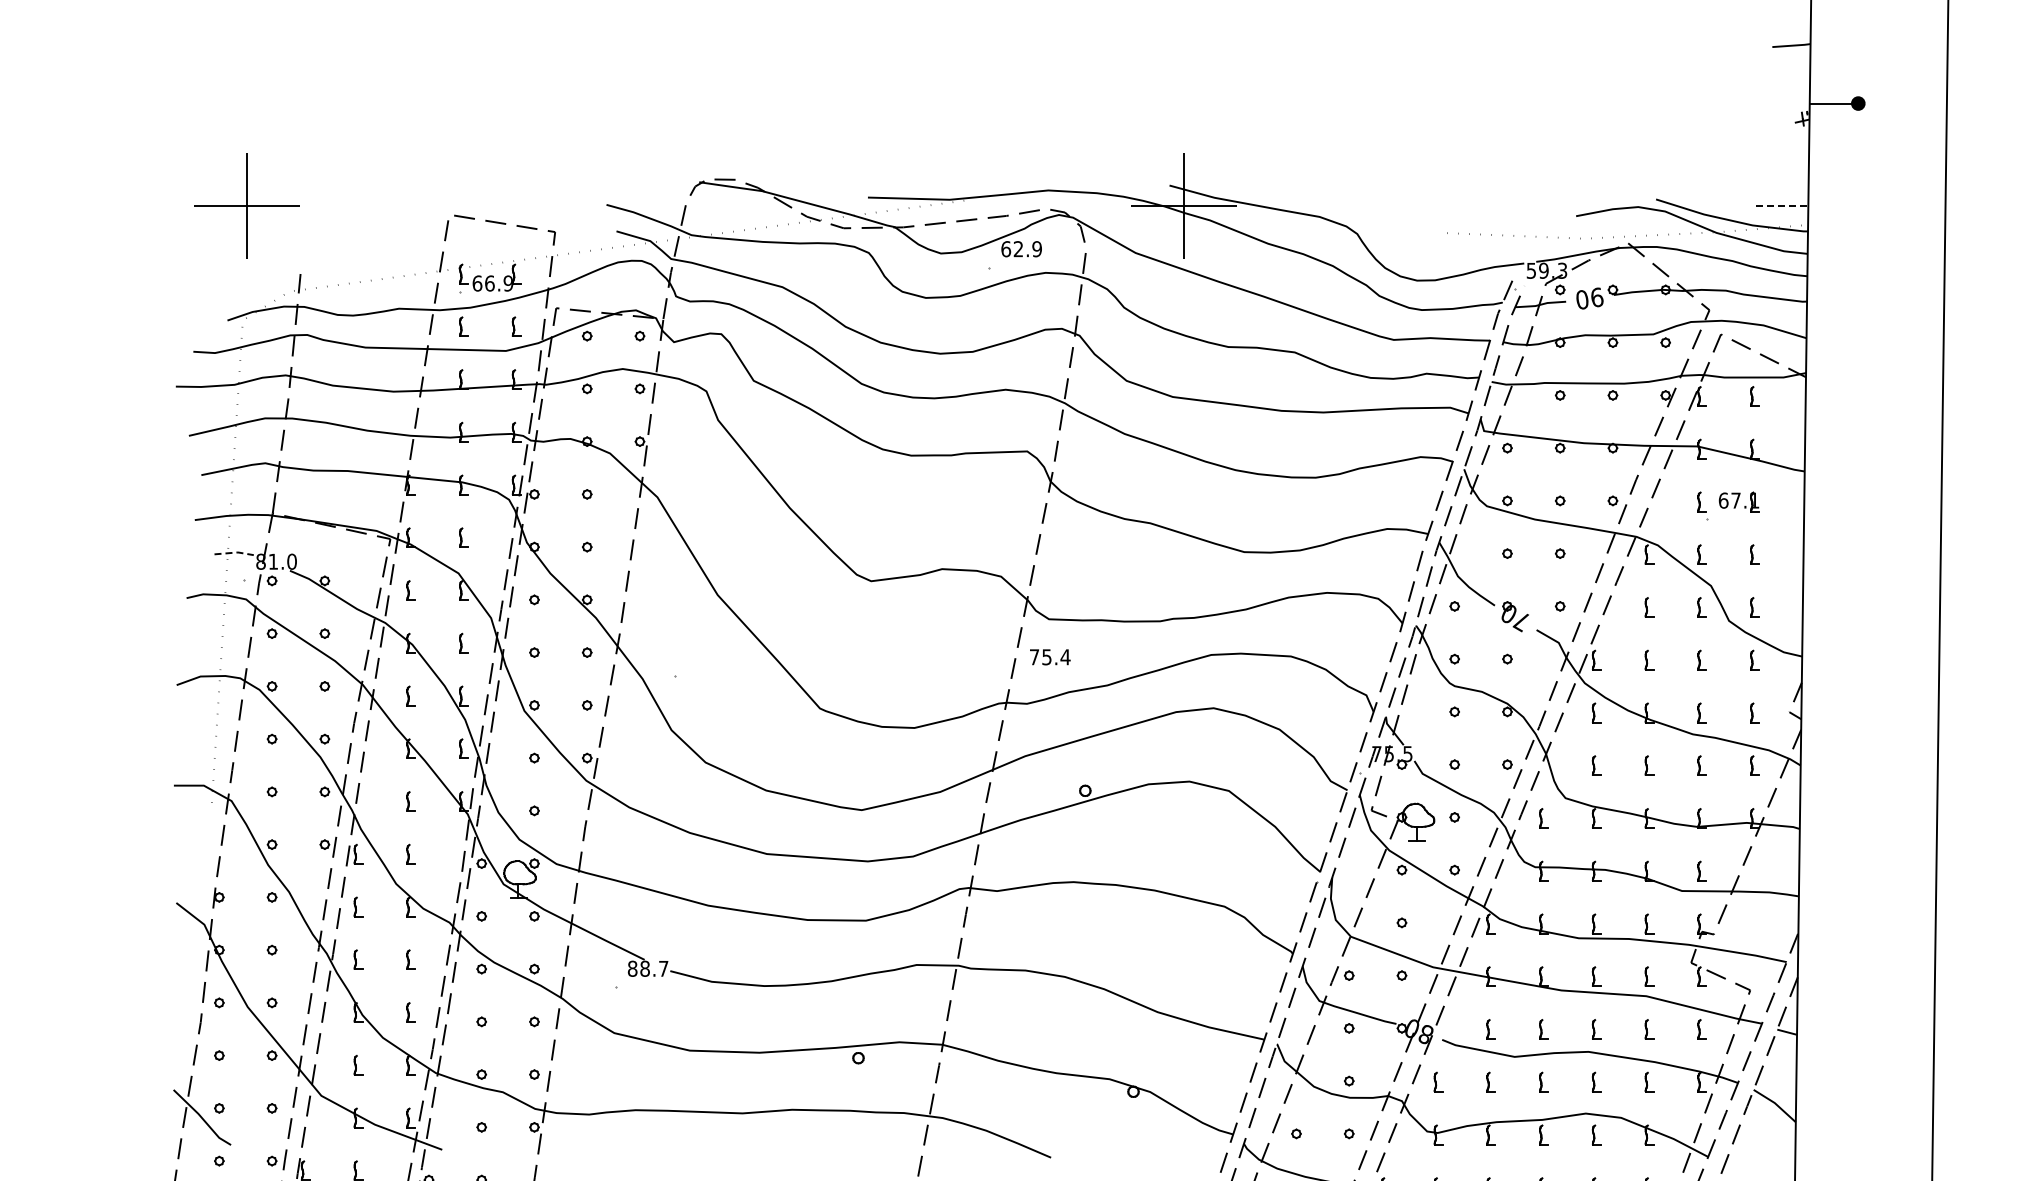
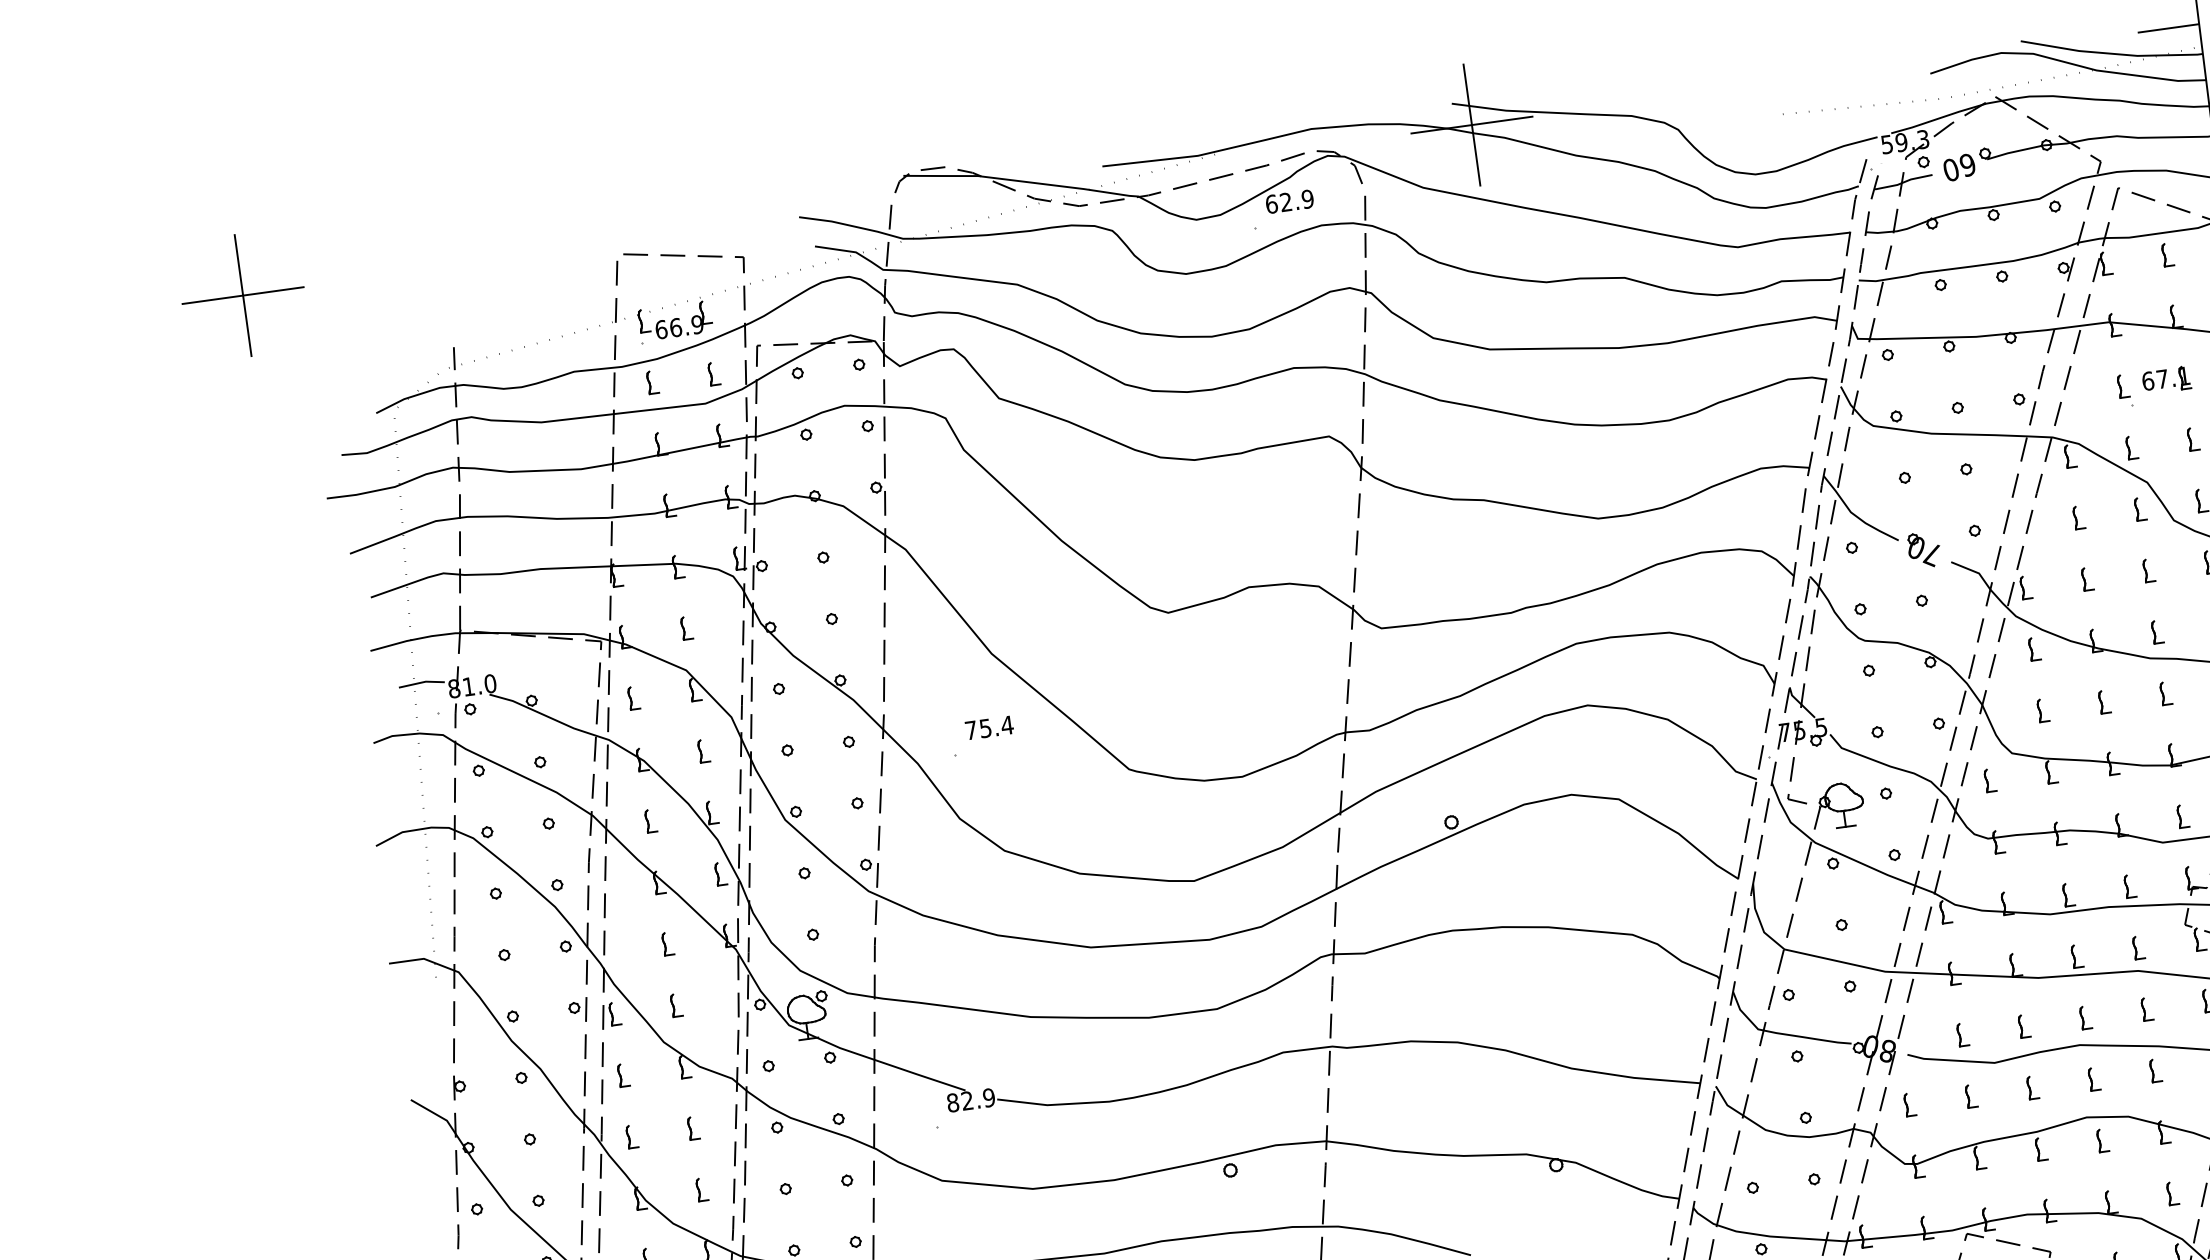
part: (246, 205) -> (242, 295), moved
line: (1782, 205) -> (2168, 27), dashed -> solid
text: (1596, 297) -> (1967, 165), 90 -> 60
line: (235, 552) -> (423, 682), dashed -> solid
text: (1050, 657) -> (989, 728), moved
text: (654, 968) -> (978, 1098), 88.7 -> 82.9

